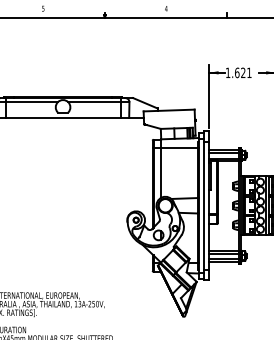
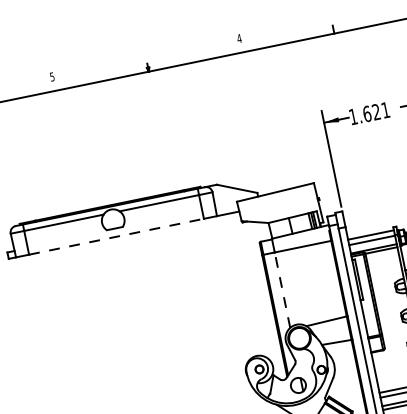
line: (63, 117) -> (117, 235), solid -> dashed
line: (160, 173) -> (281, 290), solid -> dashed

